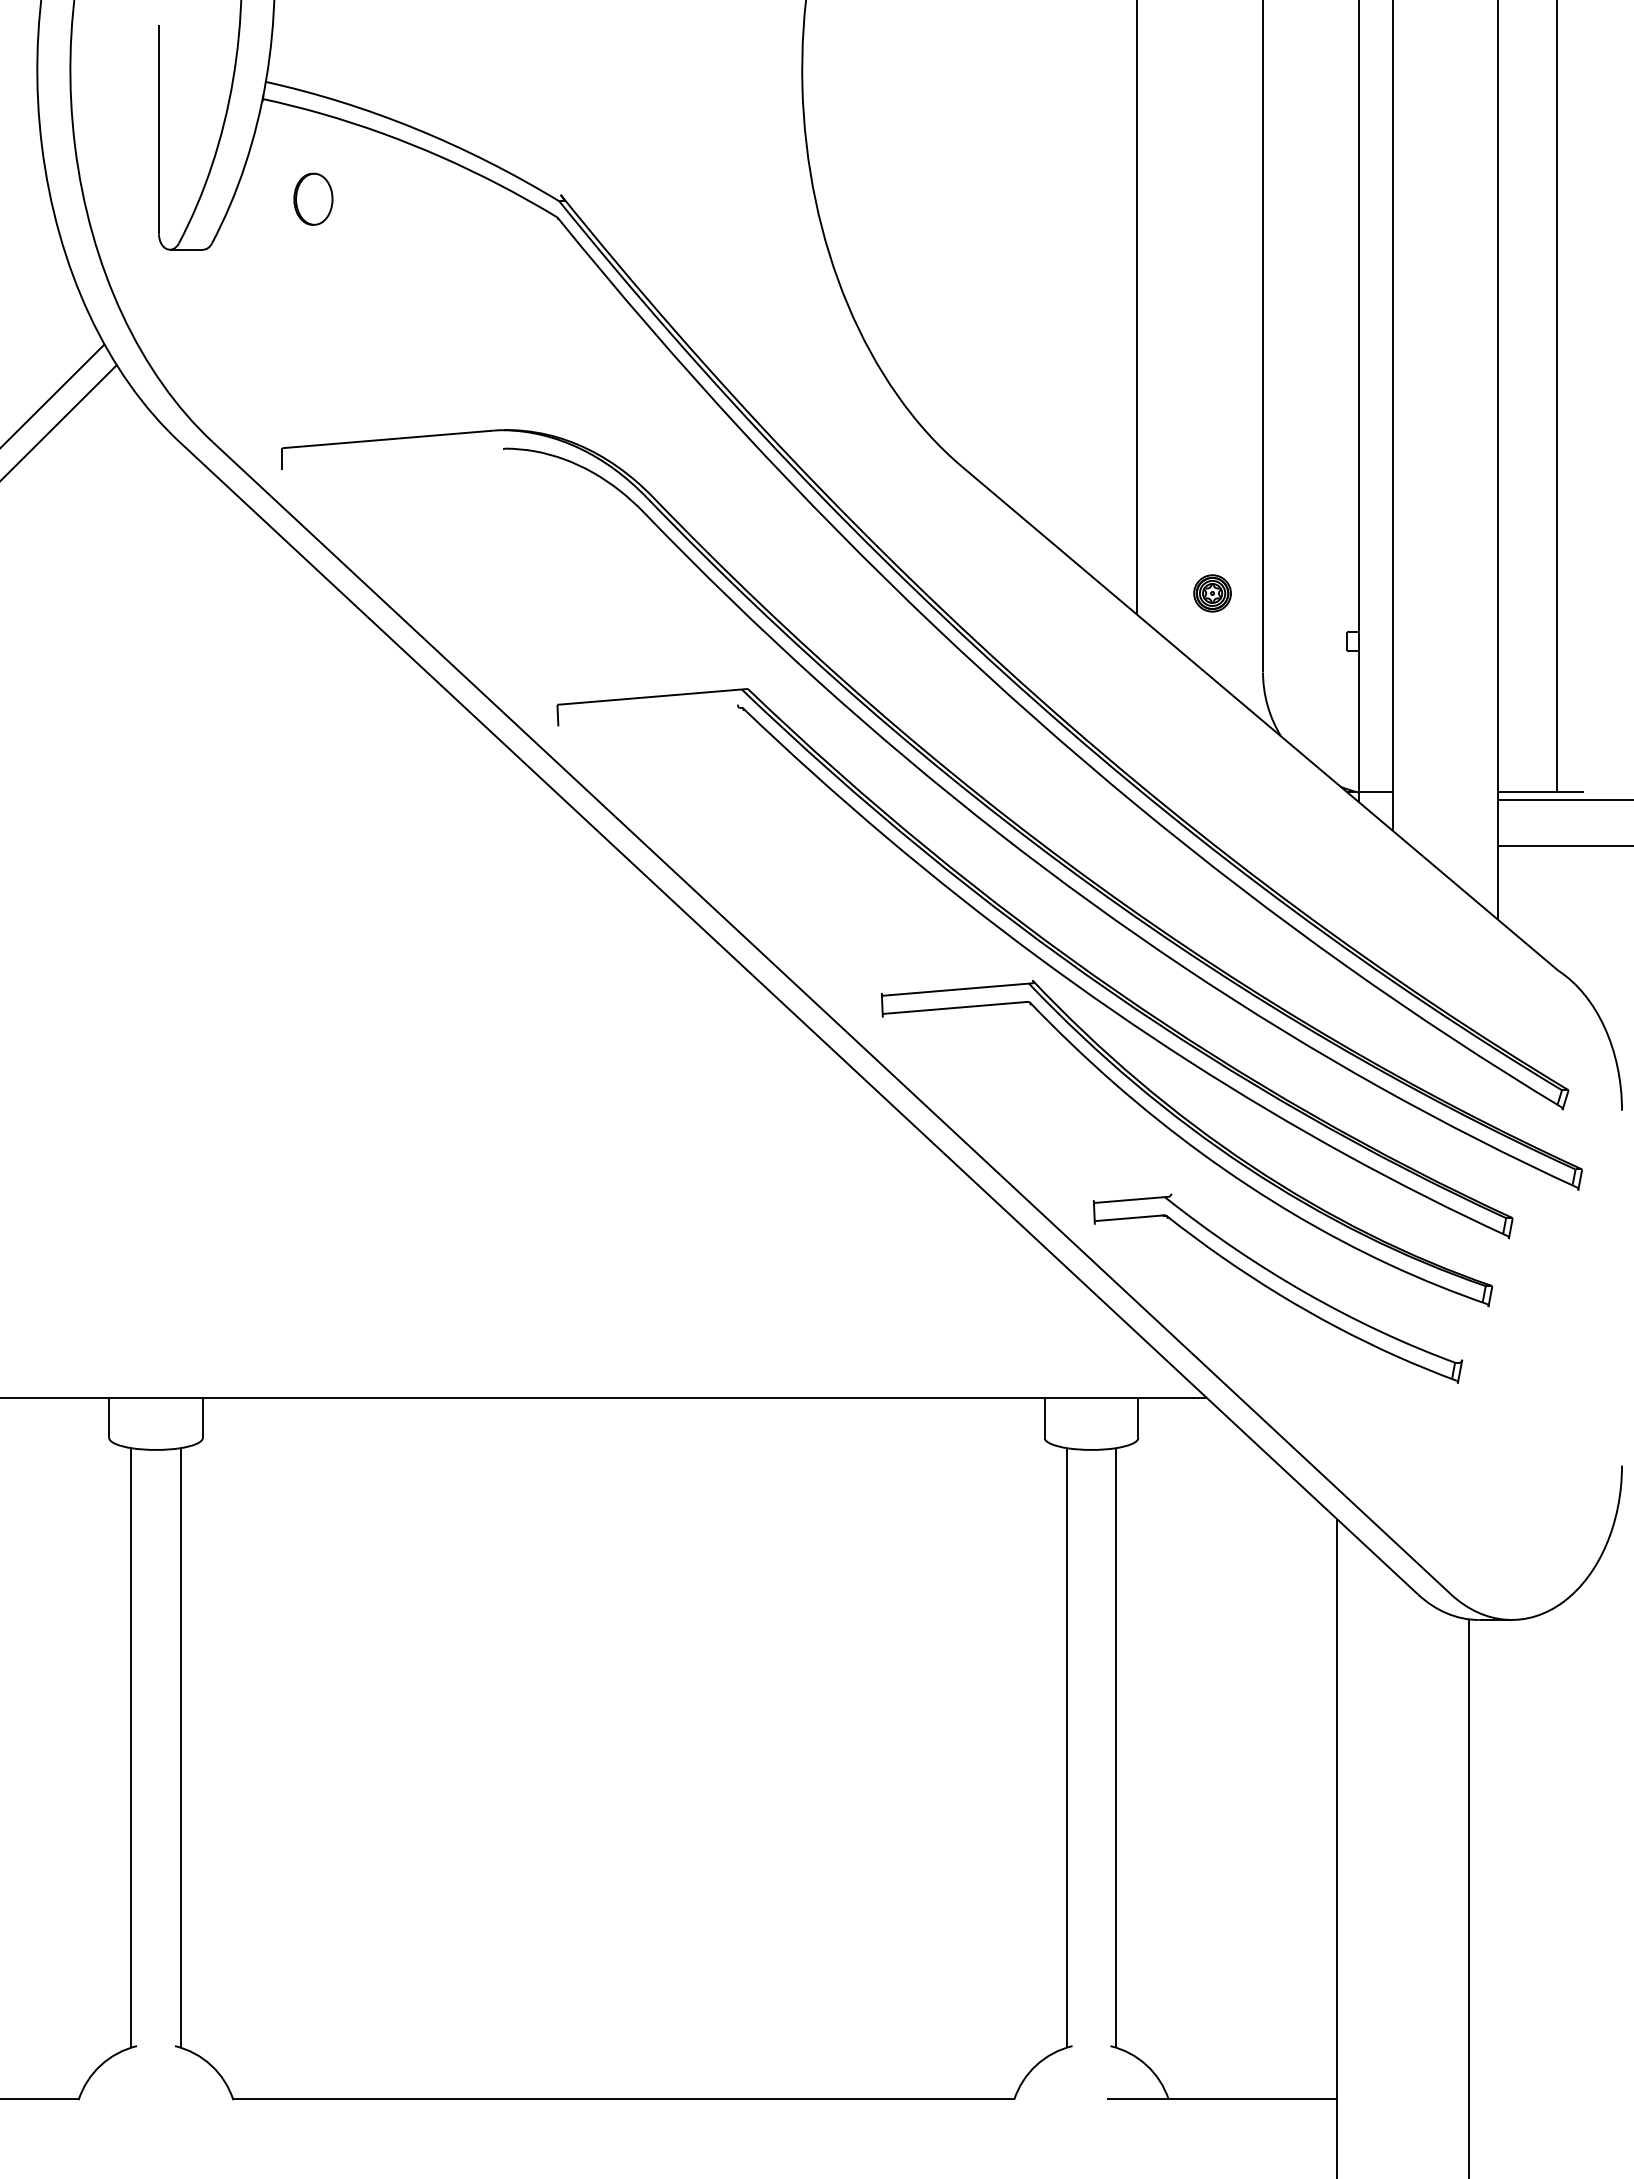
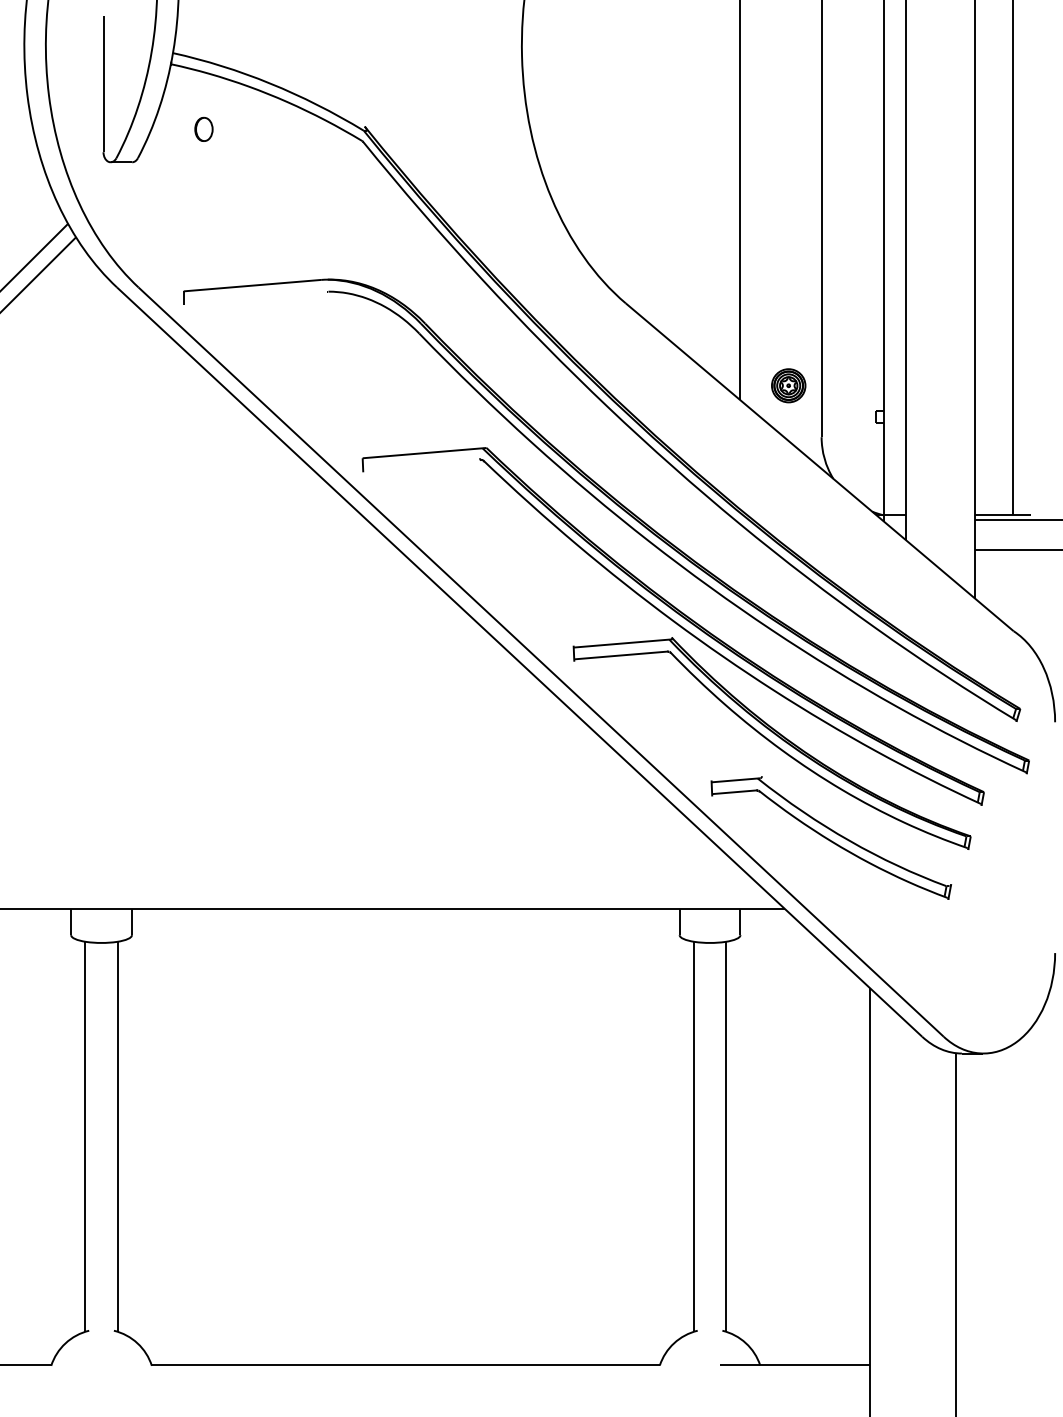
part: (312, 199) -> (203, 129), size x0.7
part: (1212, 592) -> (788, 385), size x1.4

